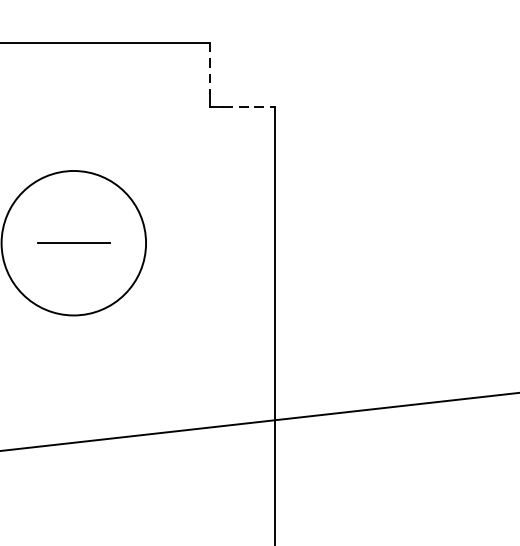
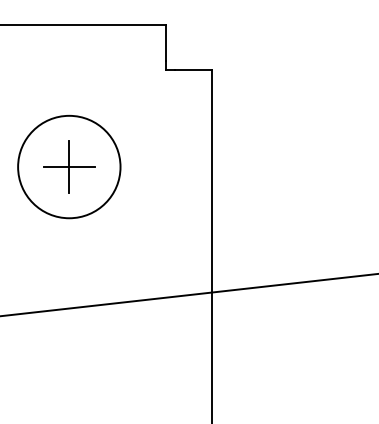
line: (210, 68) -> (166, 43), dashed -> solid
line: (248, 107) -> (193, 70), dashed -> solid
line: (74, 242) -> (69, 166), added

